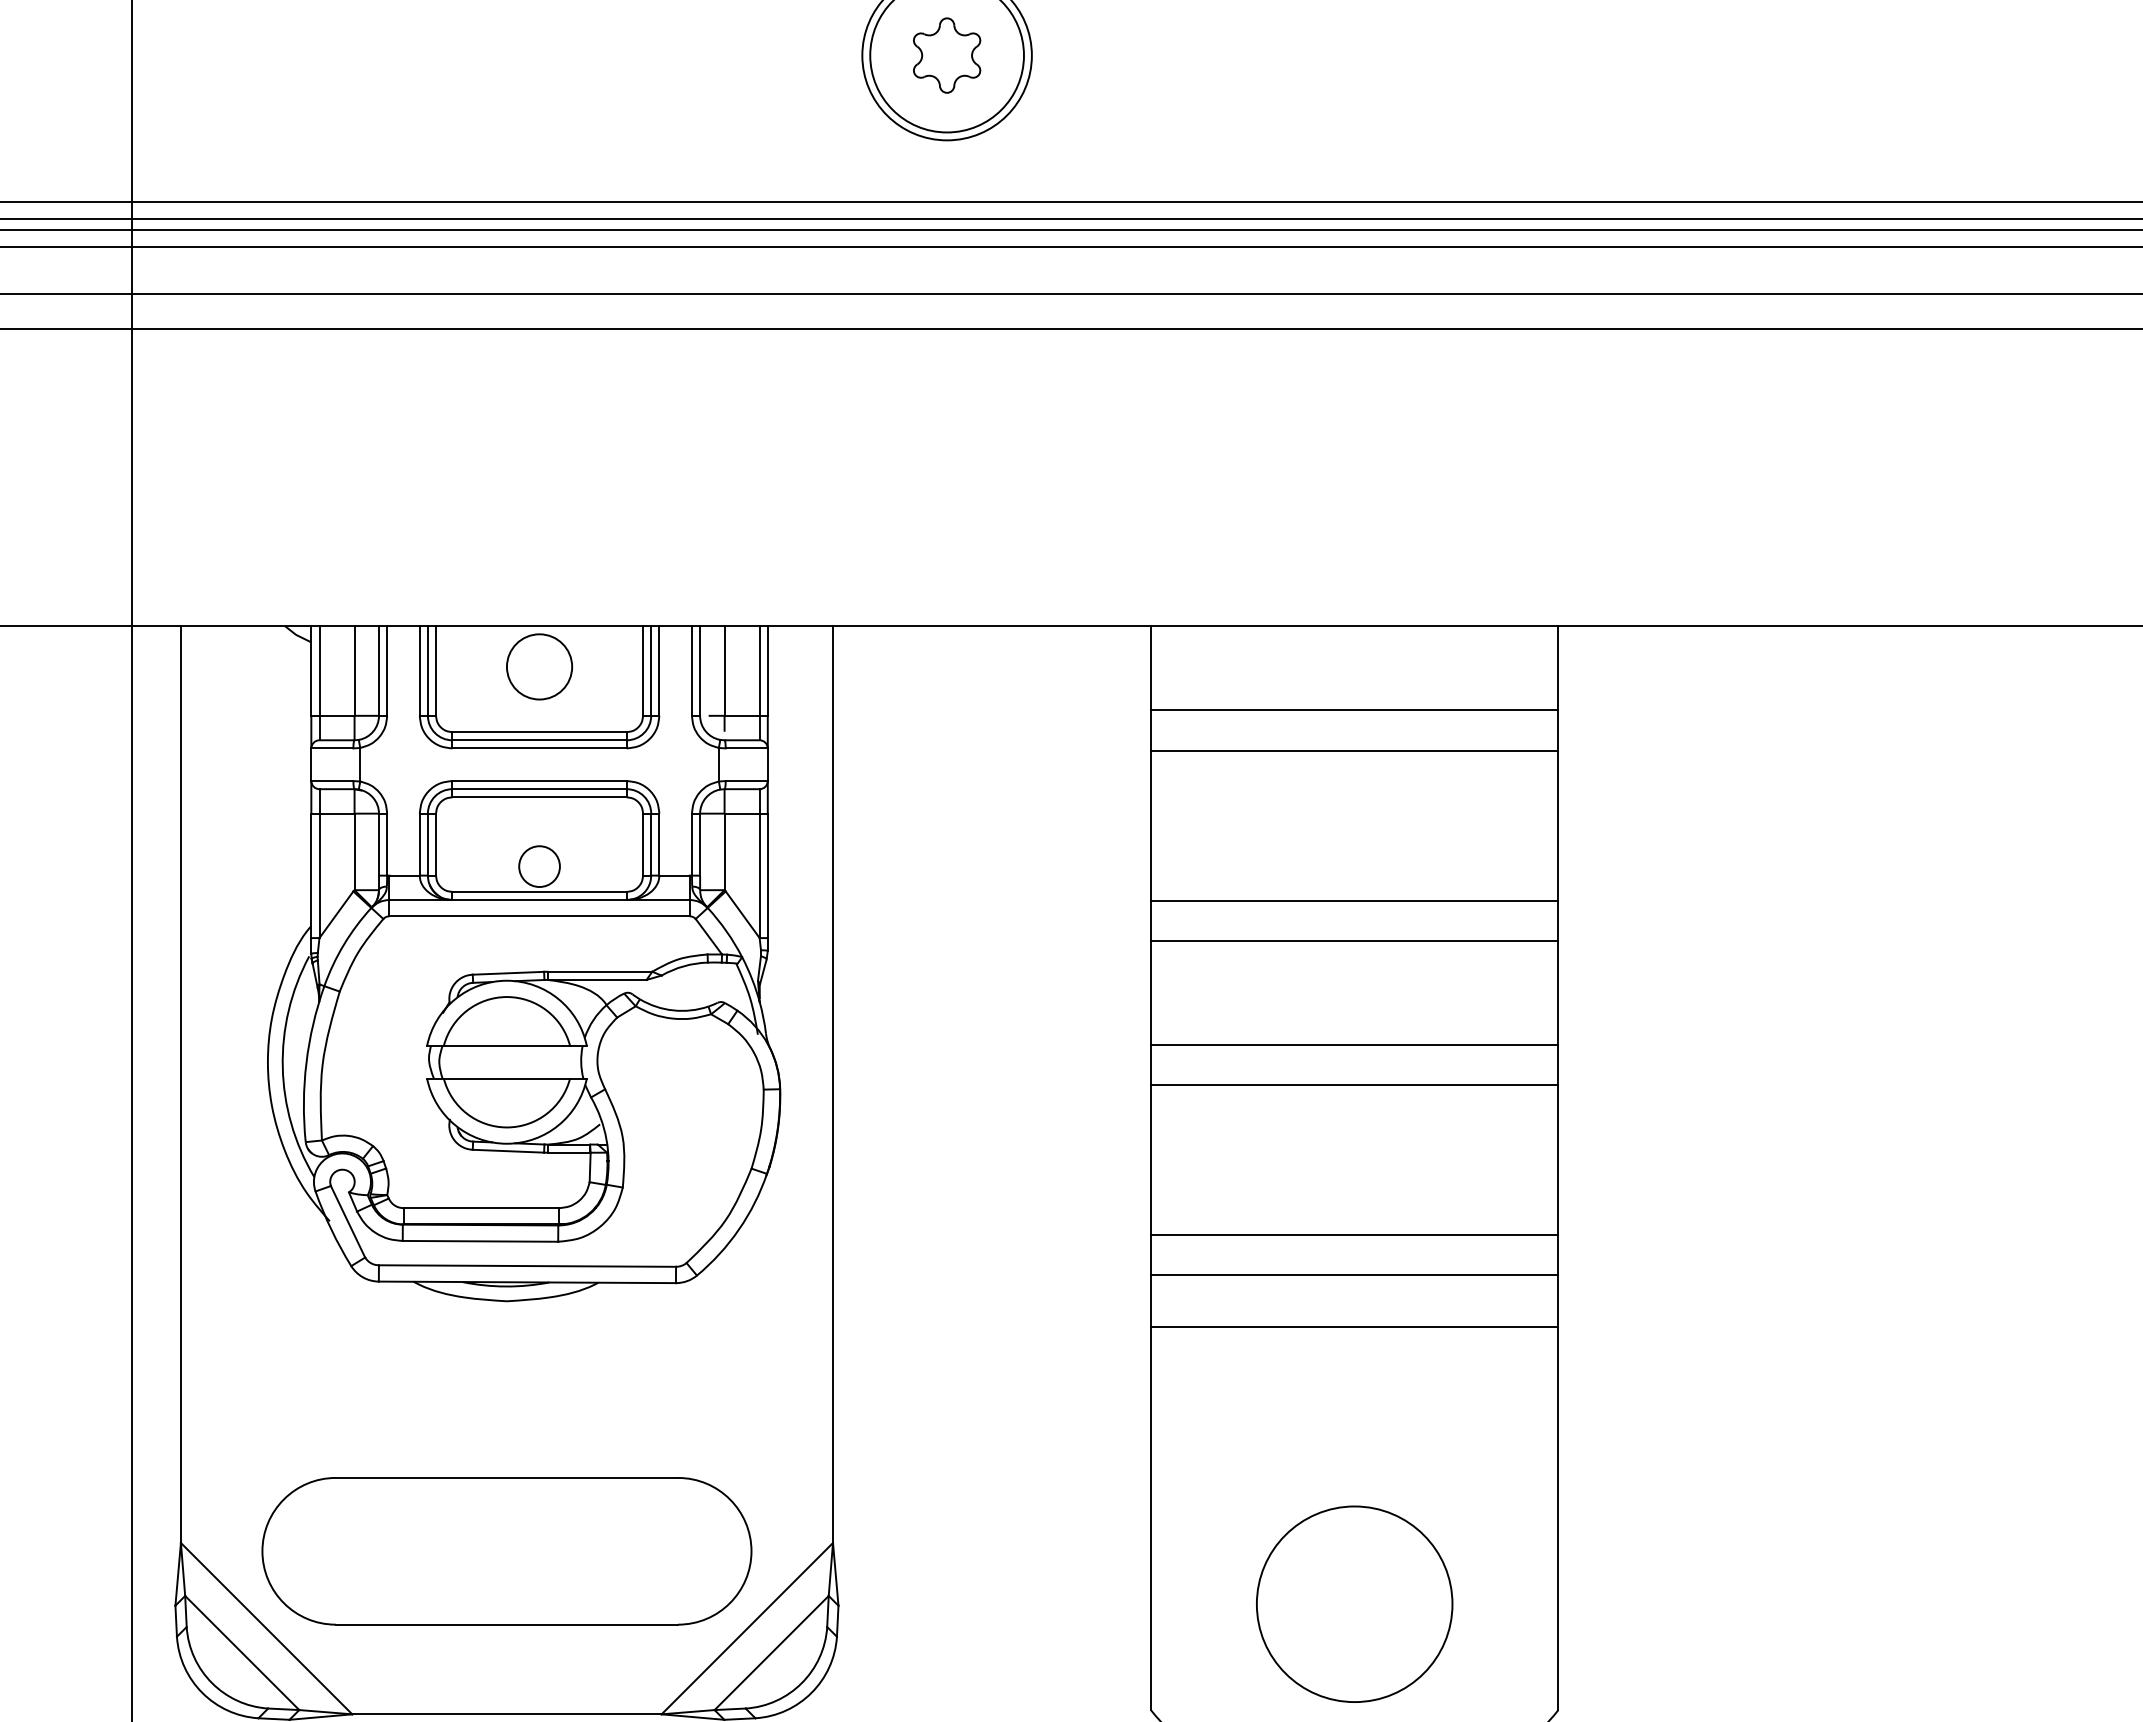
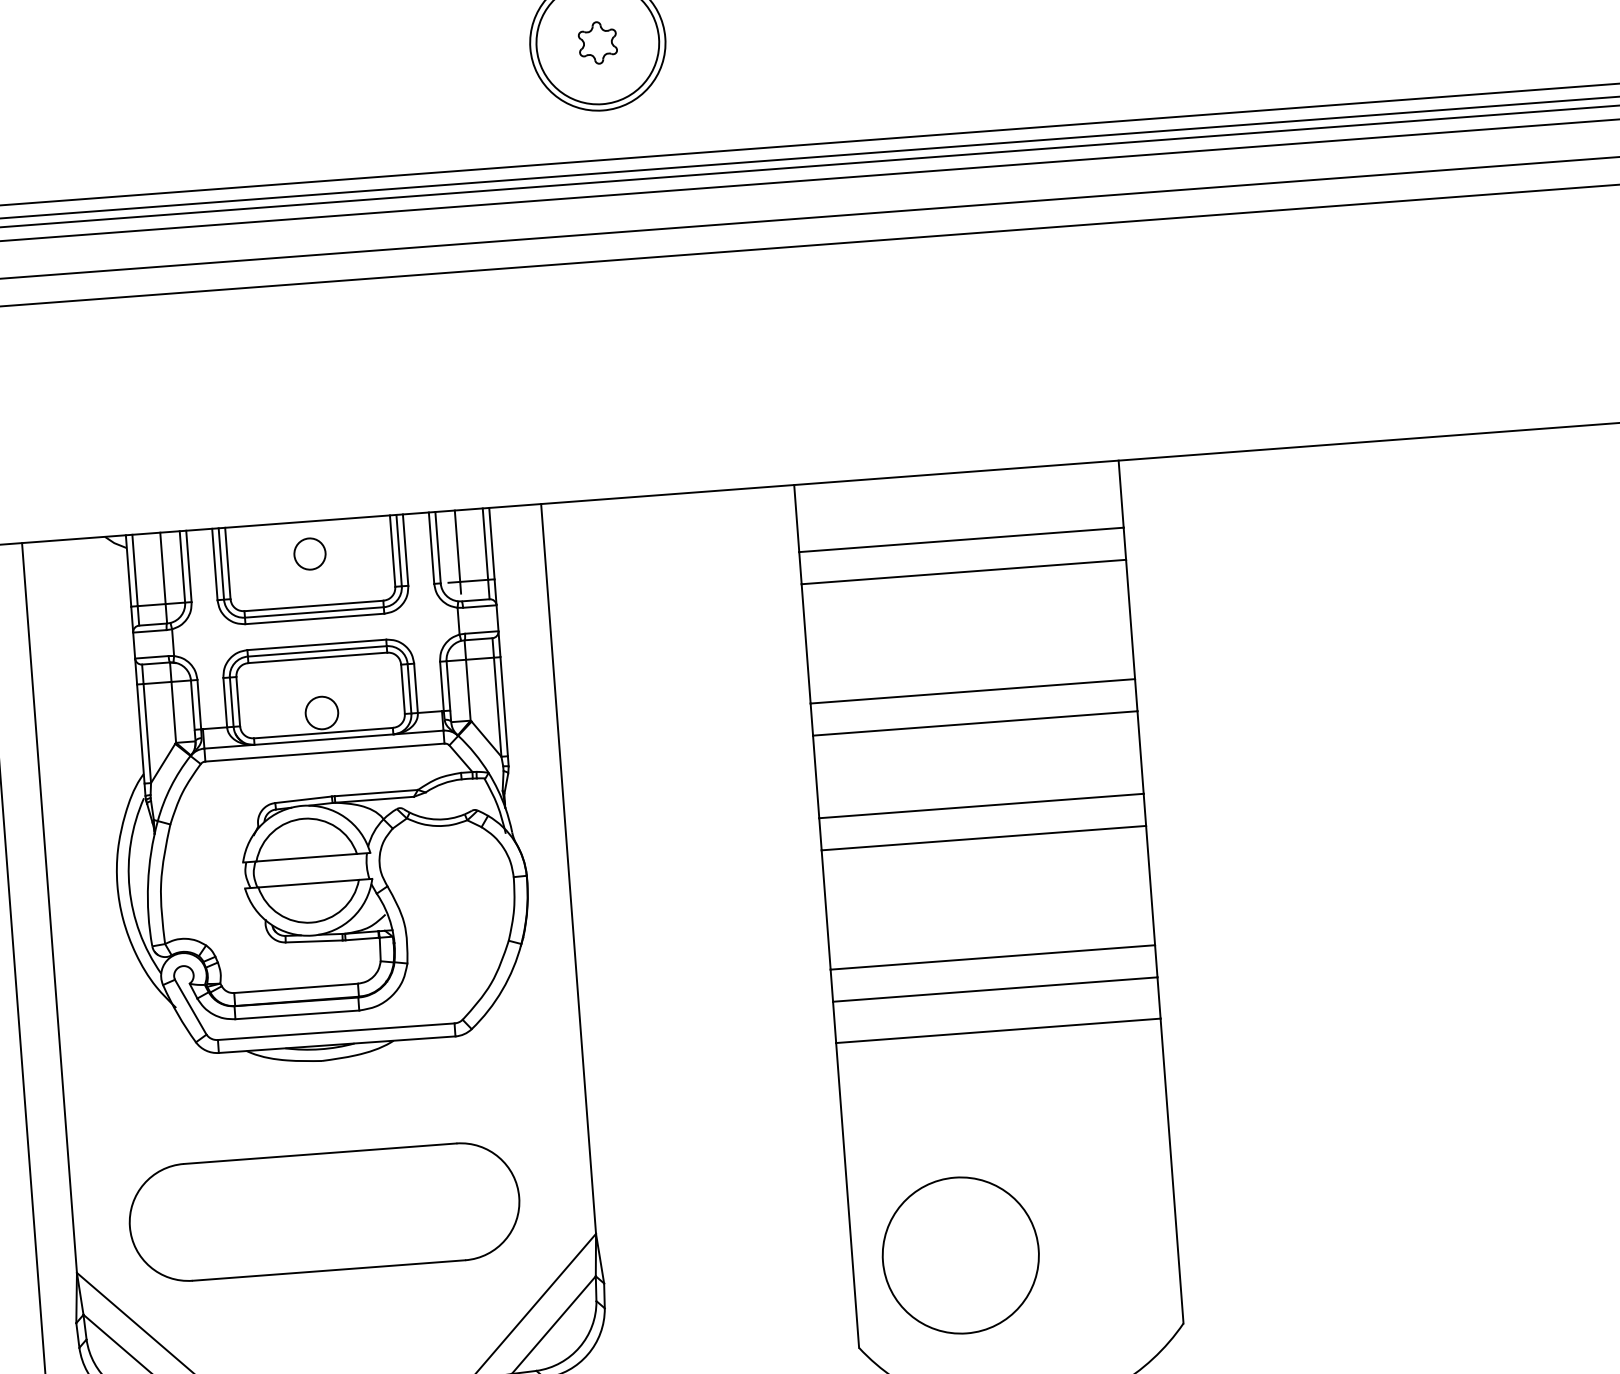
part: (947, 55) -> (598, 42), size x0.7
circle: (539, 666) -> (309, 553), size x0.6
part: (506, 1551) -> (324, 1212), moved
circle: (1354, 1603) -> (960, 1254), moved

